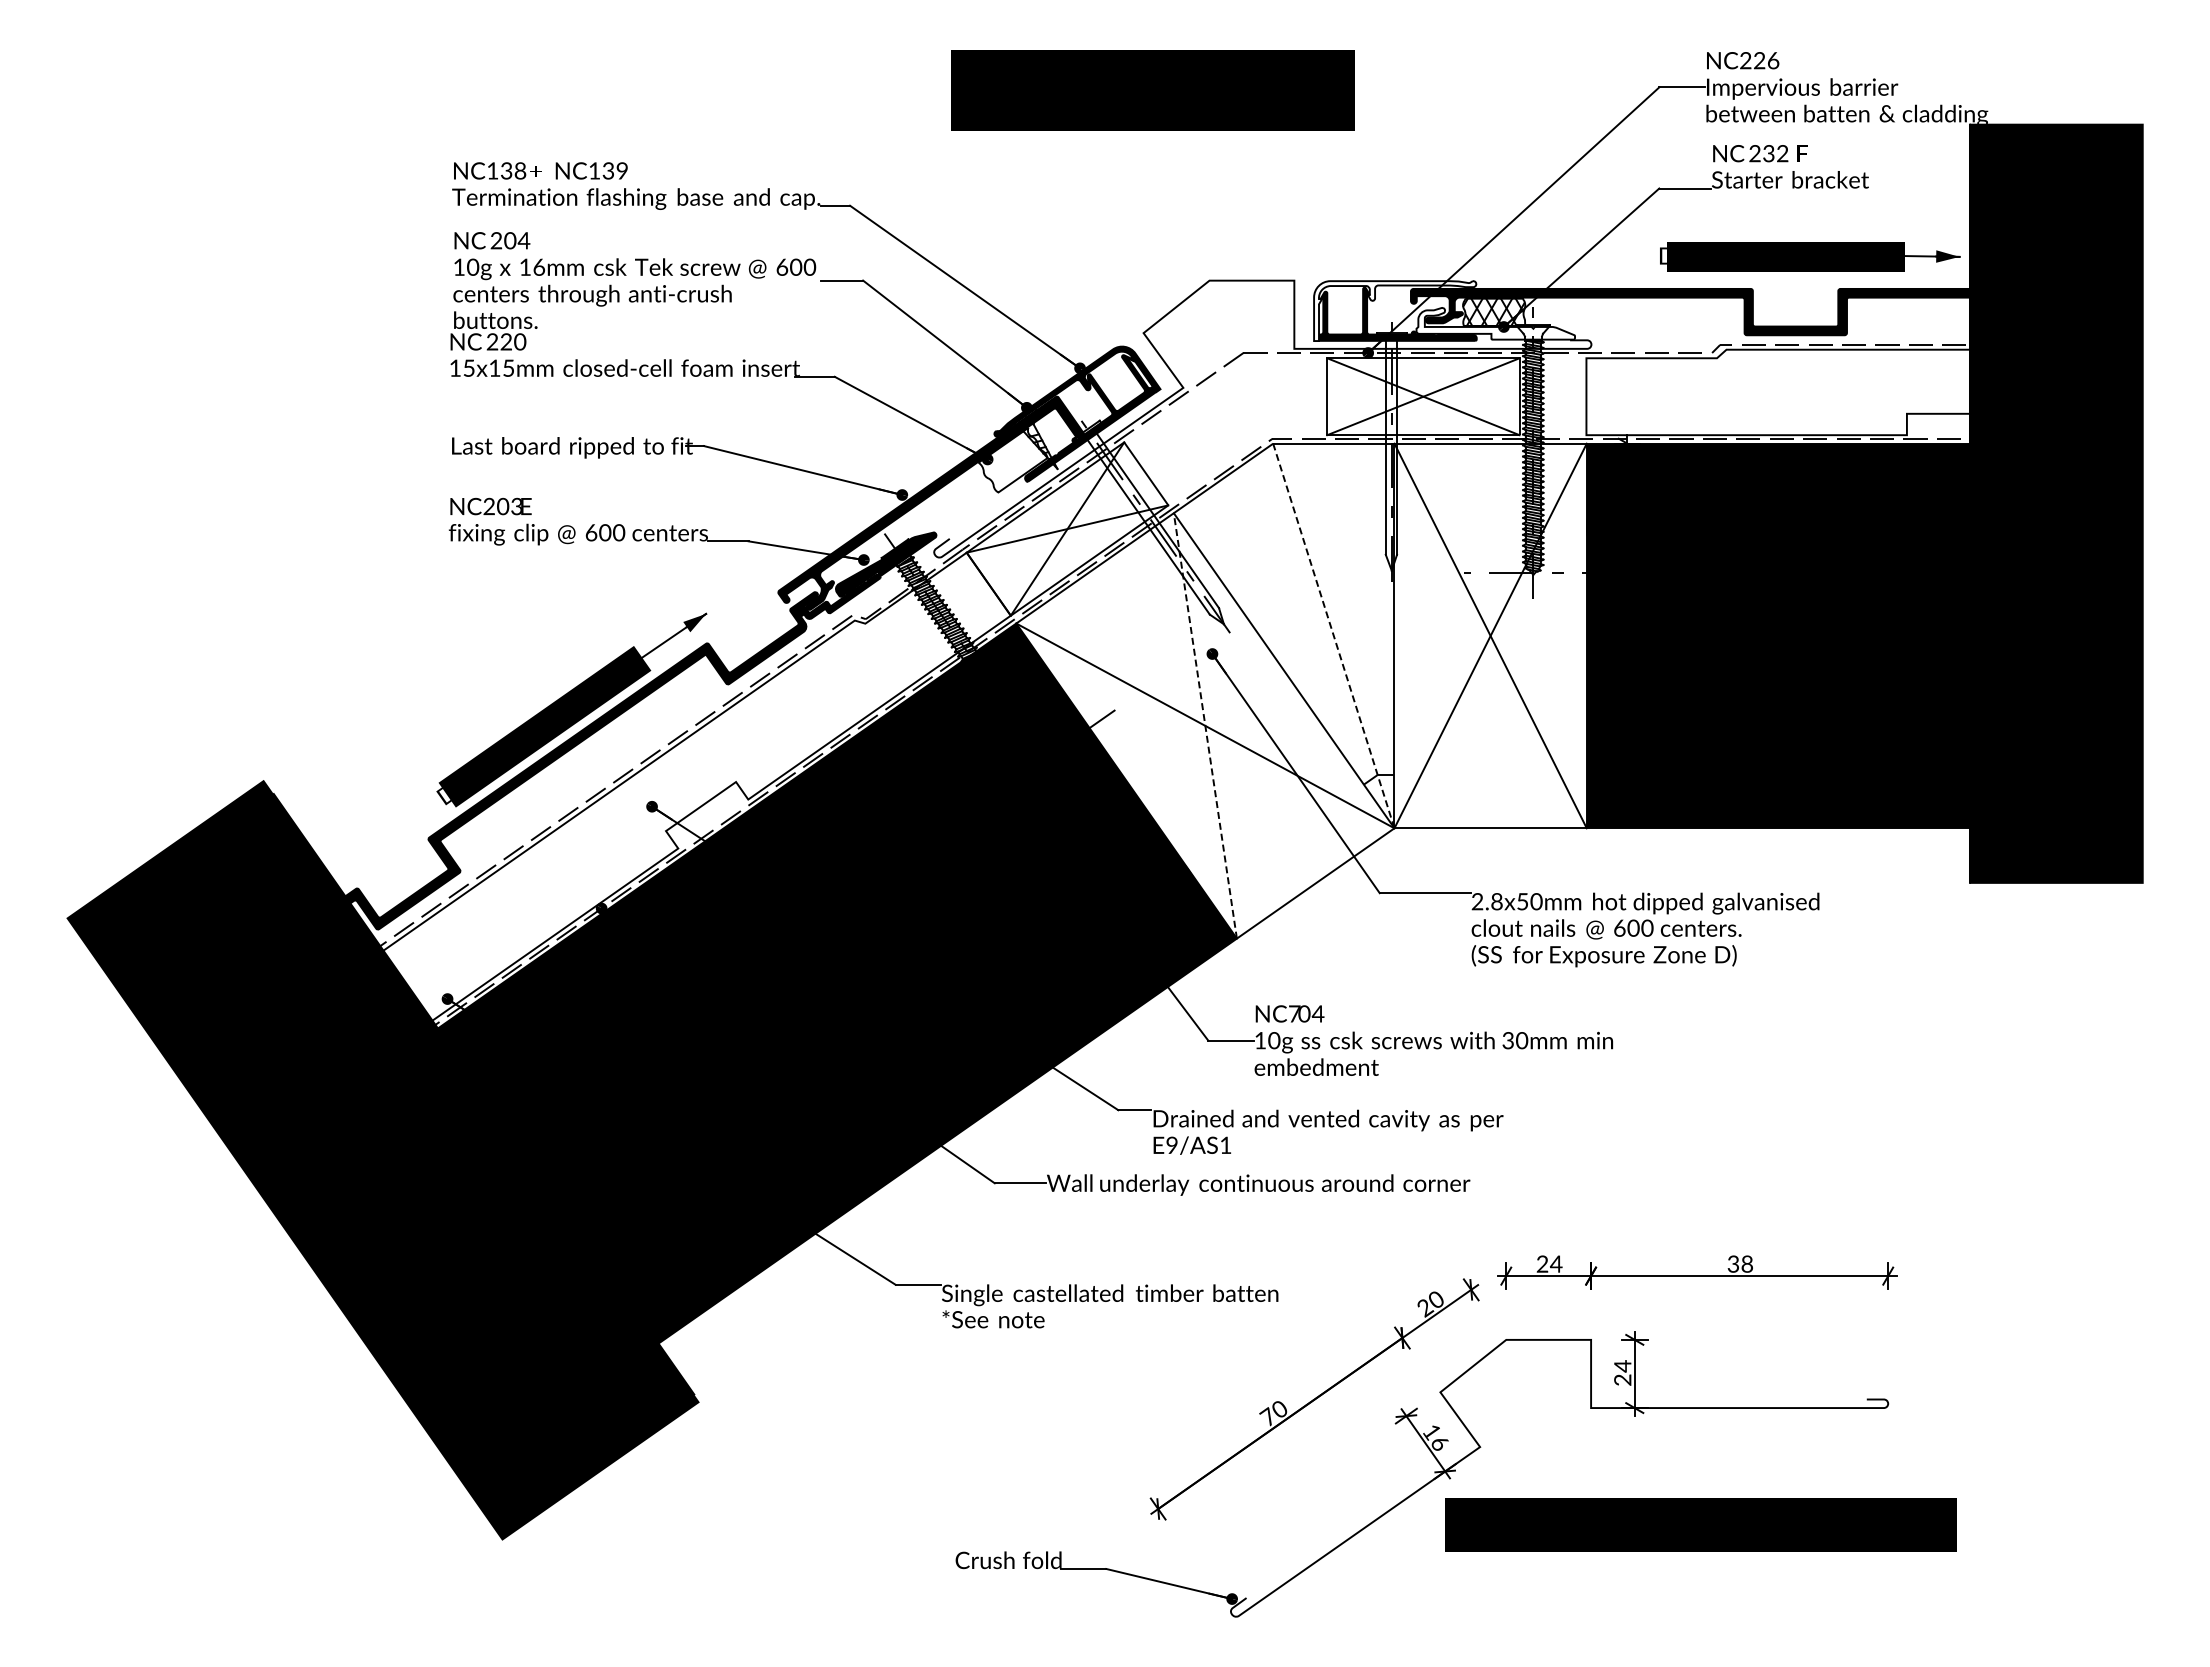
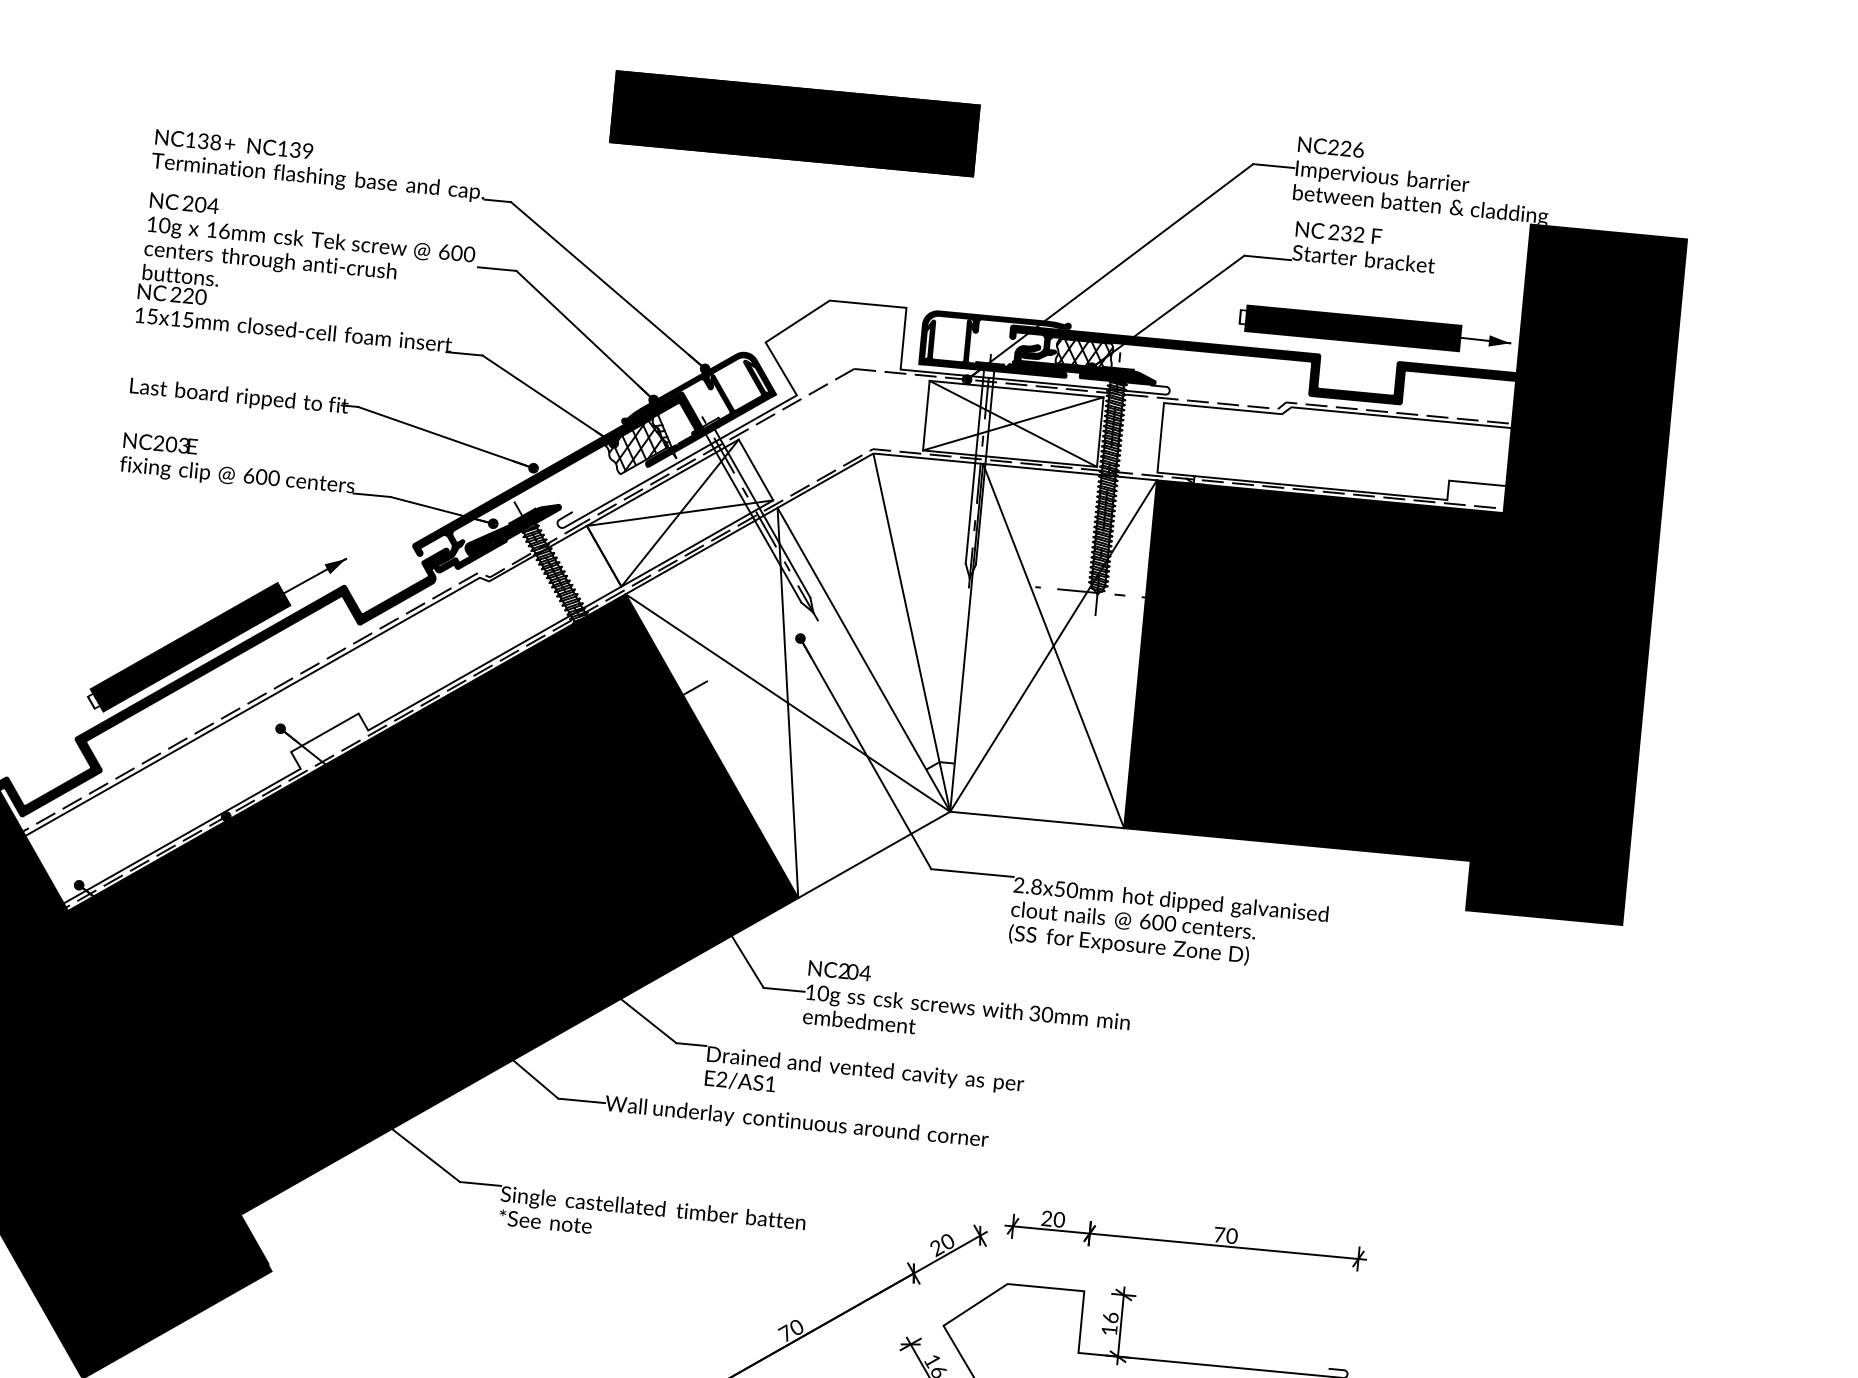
fill: (1395, 311) -> (995, 344), added
fill: (1495, 323) -> (1084, 363), added
hatch: (1014, 458) -> (638, 444), added
line: (1333, 636) -> (911, 633), dashed -> solid
line: (1205, 725) -> (788, 702), dashed -> solid
text: (1294, 1013) -> (843, 970), NC7 -> NC2
text: (1171, 1145) -> (721, 1079), E9/AS1 -> E2/AS1
text: (1556, 1263) -> (1059, 1219), 24 -> 20
text: (1740, 1263) -> (1225, 1234), 38 -> 70
text: (1622, 1372) -> (1109, 1323), 24 -> 16

